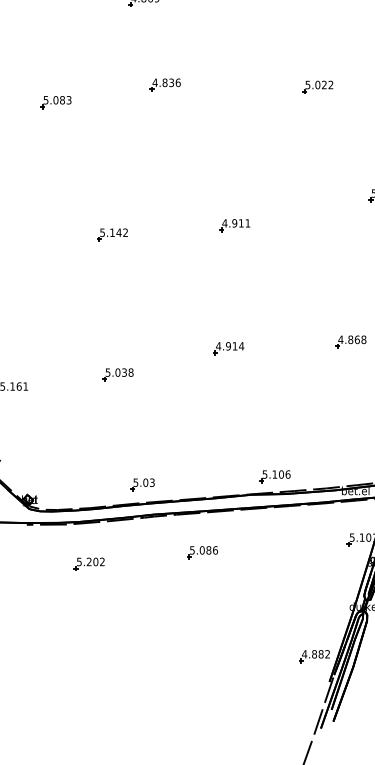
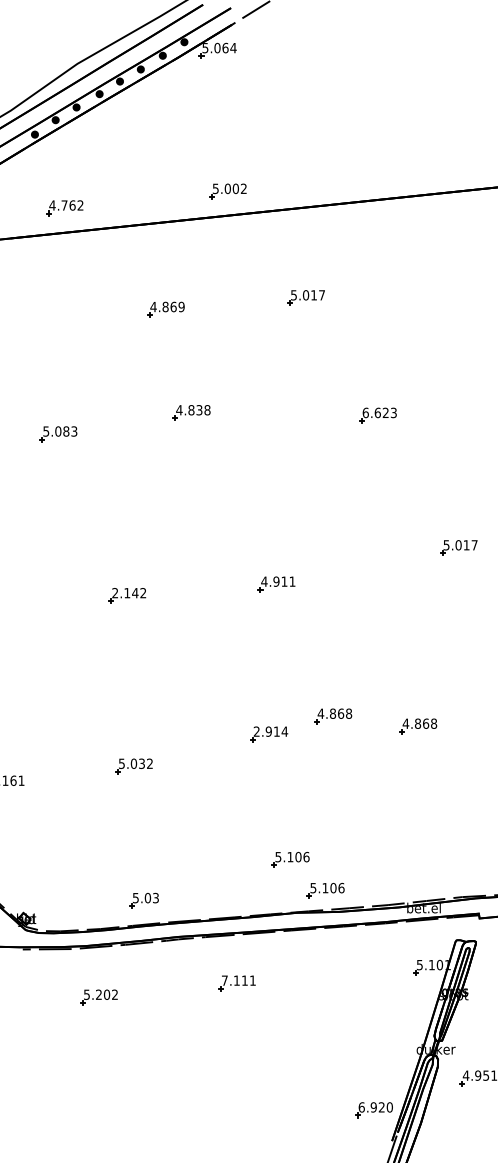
text: (178, 83) -> (207, 410), 4.836 -> 4.838
text: (319, 84) -> (379, 412), 5.022 -> 6.623
text: (102, 233) -> (115, 593), 5.142 -> 2.142
part: (281, 333) -> (333, 716), added
text: (218, 346) -> (256, 731), 4.914 -> 2.914
text: (131, 372) -> (150, 763), 5.038 -> 5.032
part: (246, 451) -> (290, 859), added
part: (142, 484) -> (143, 900), moved
text: (203, 550) -> (238, 980), 5.086 -> 7.111
text: (315, 654) -> (375, 1107), 4.882 -> 6.920

